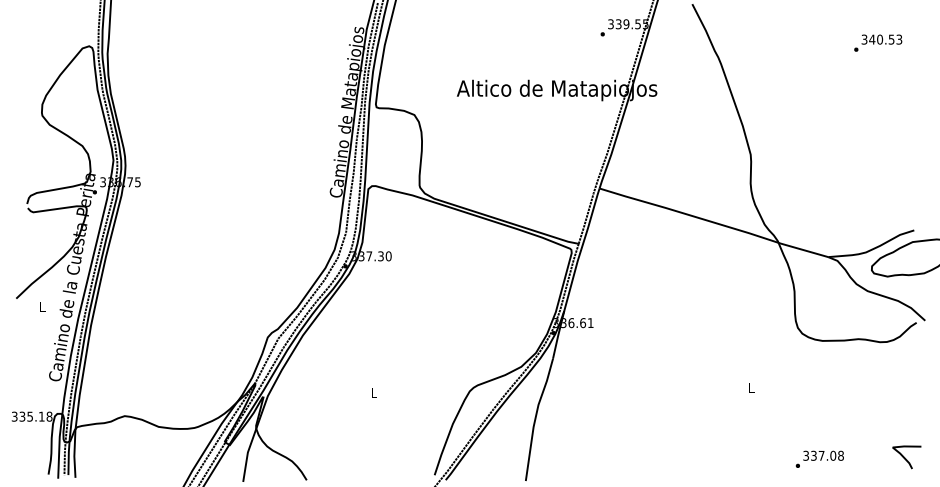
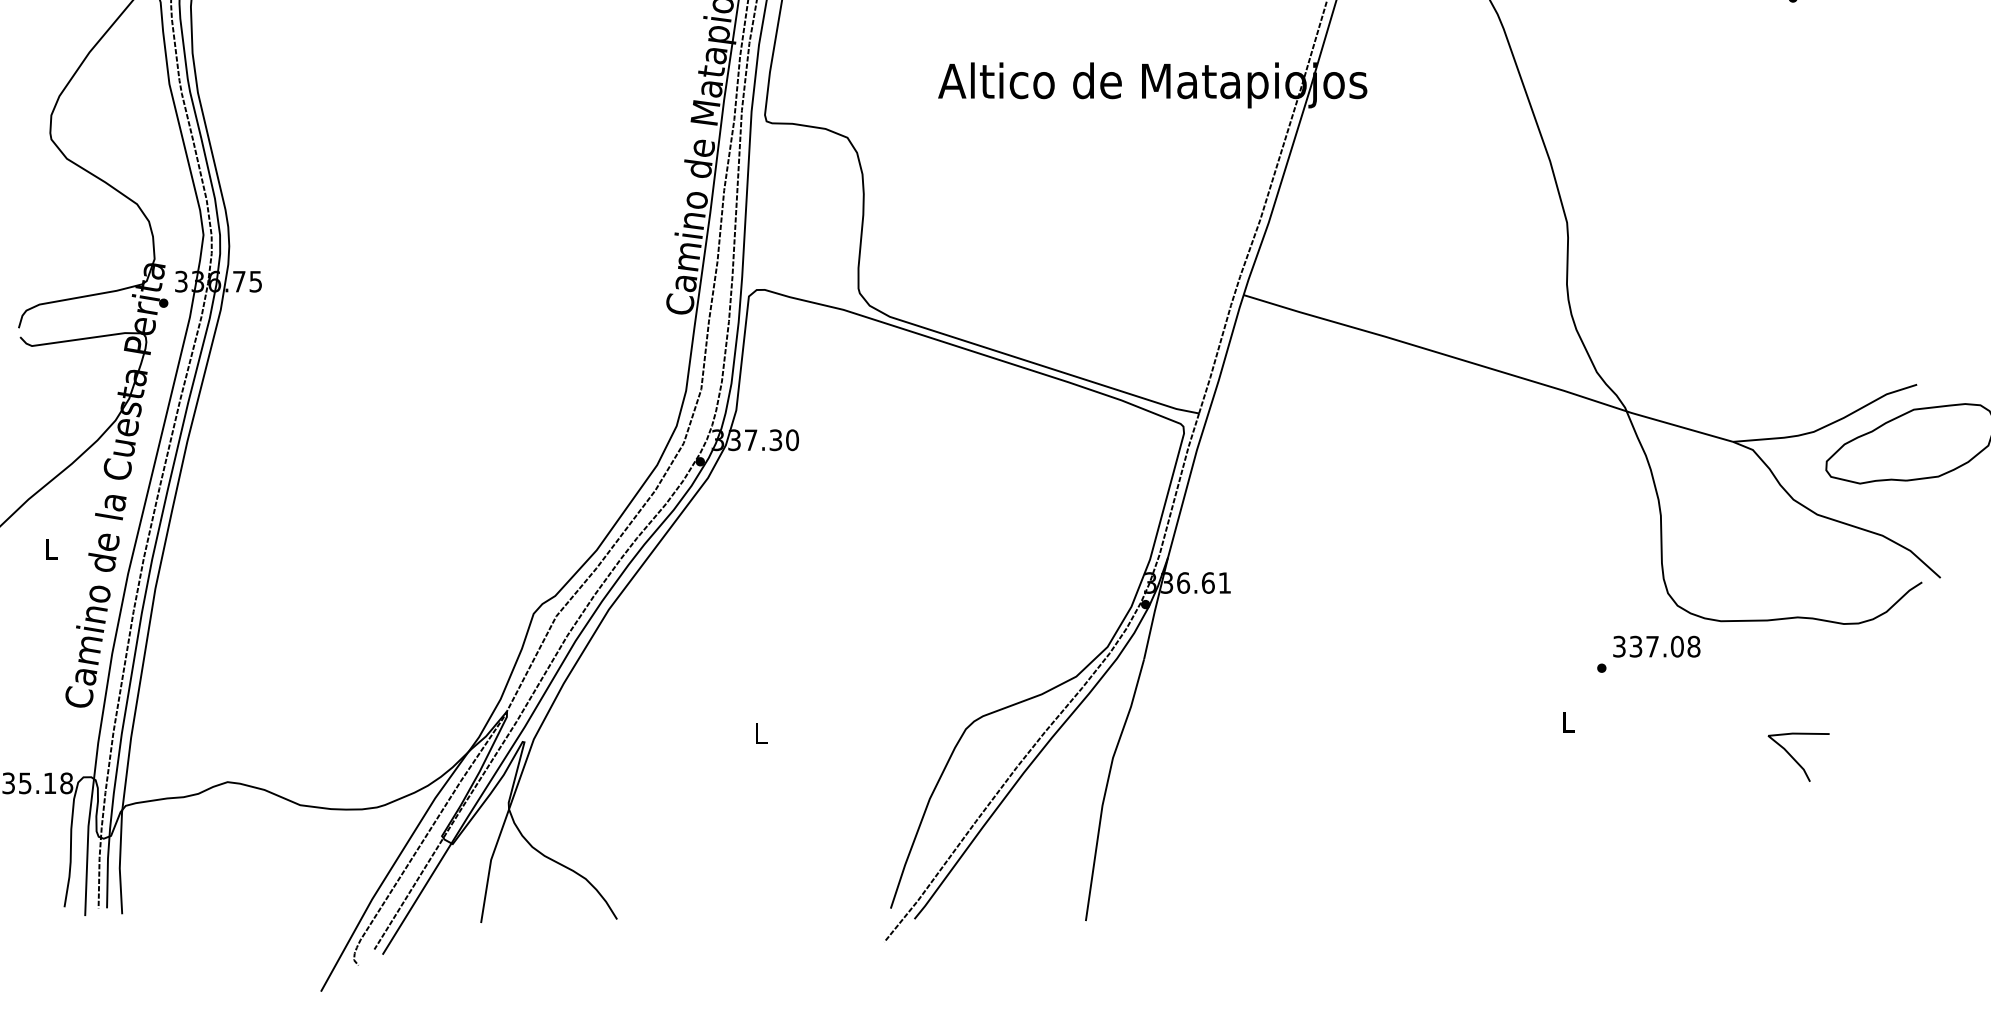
curve: (905, 457) -> (1795, 757), moved
text: (819, 458) -> (1647, 652), moved

